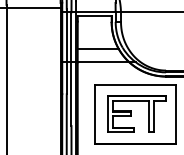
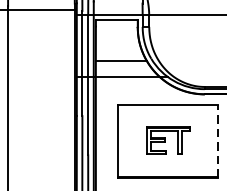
part: (136, 113) -> (168, 139), size x0.6
line: (176, 114) -> (217, 141), solid -> dashed

